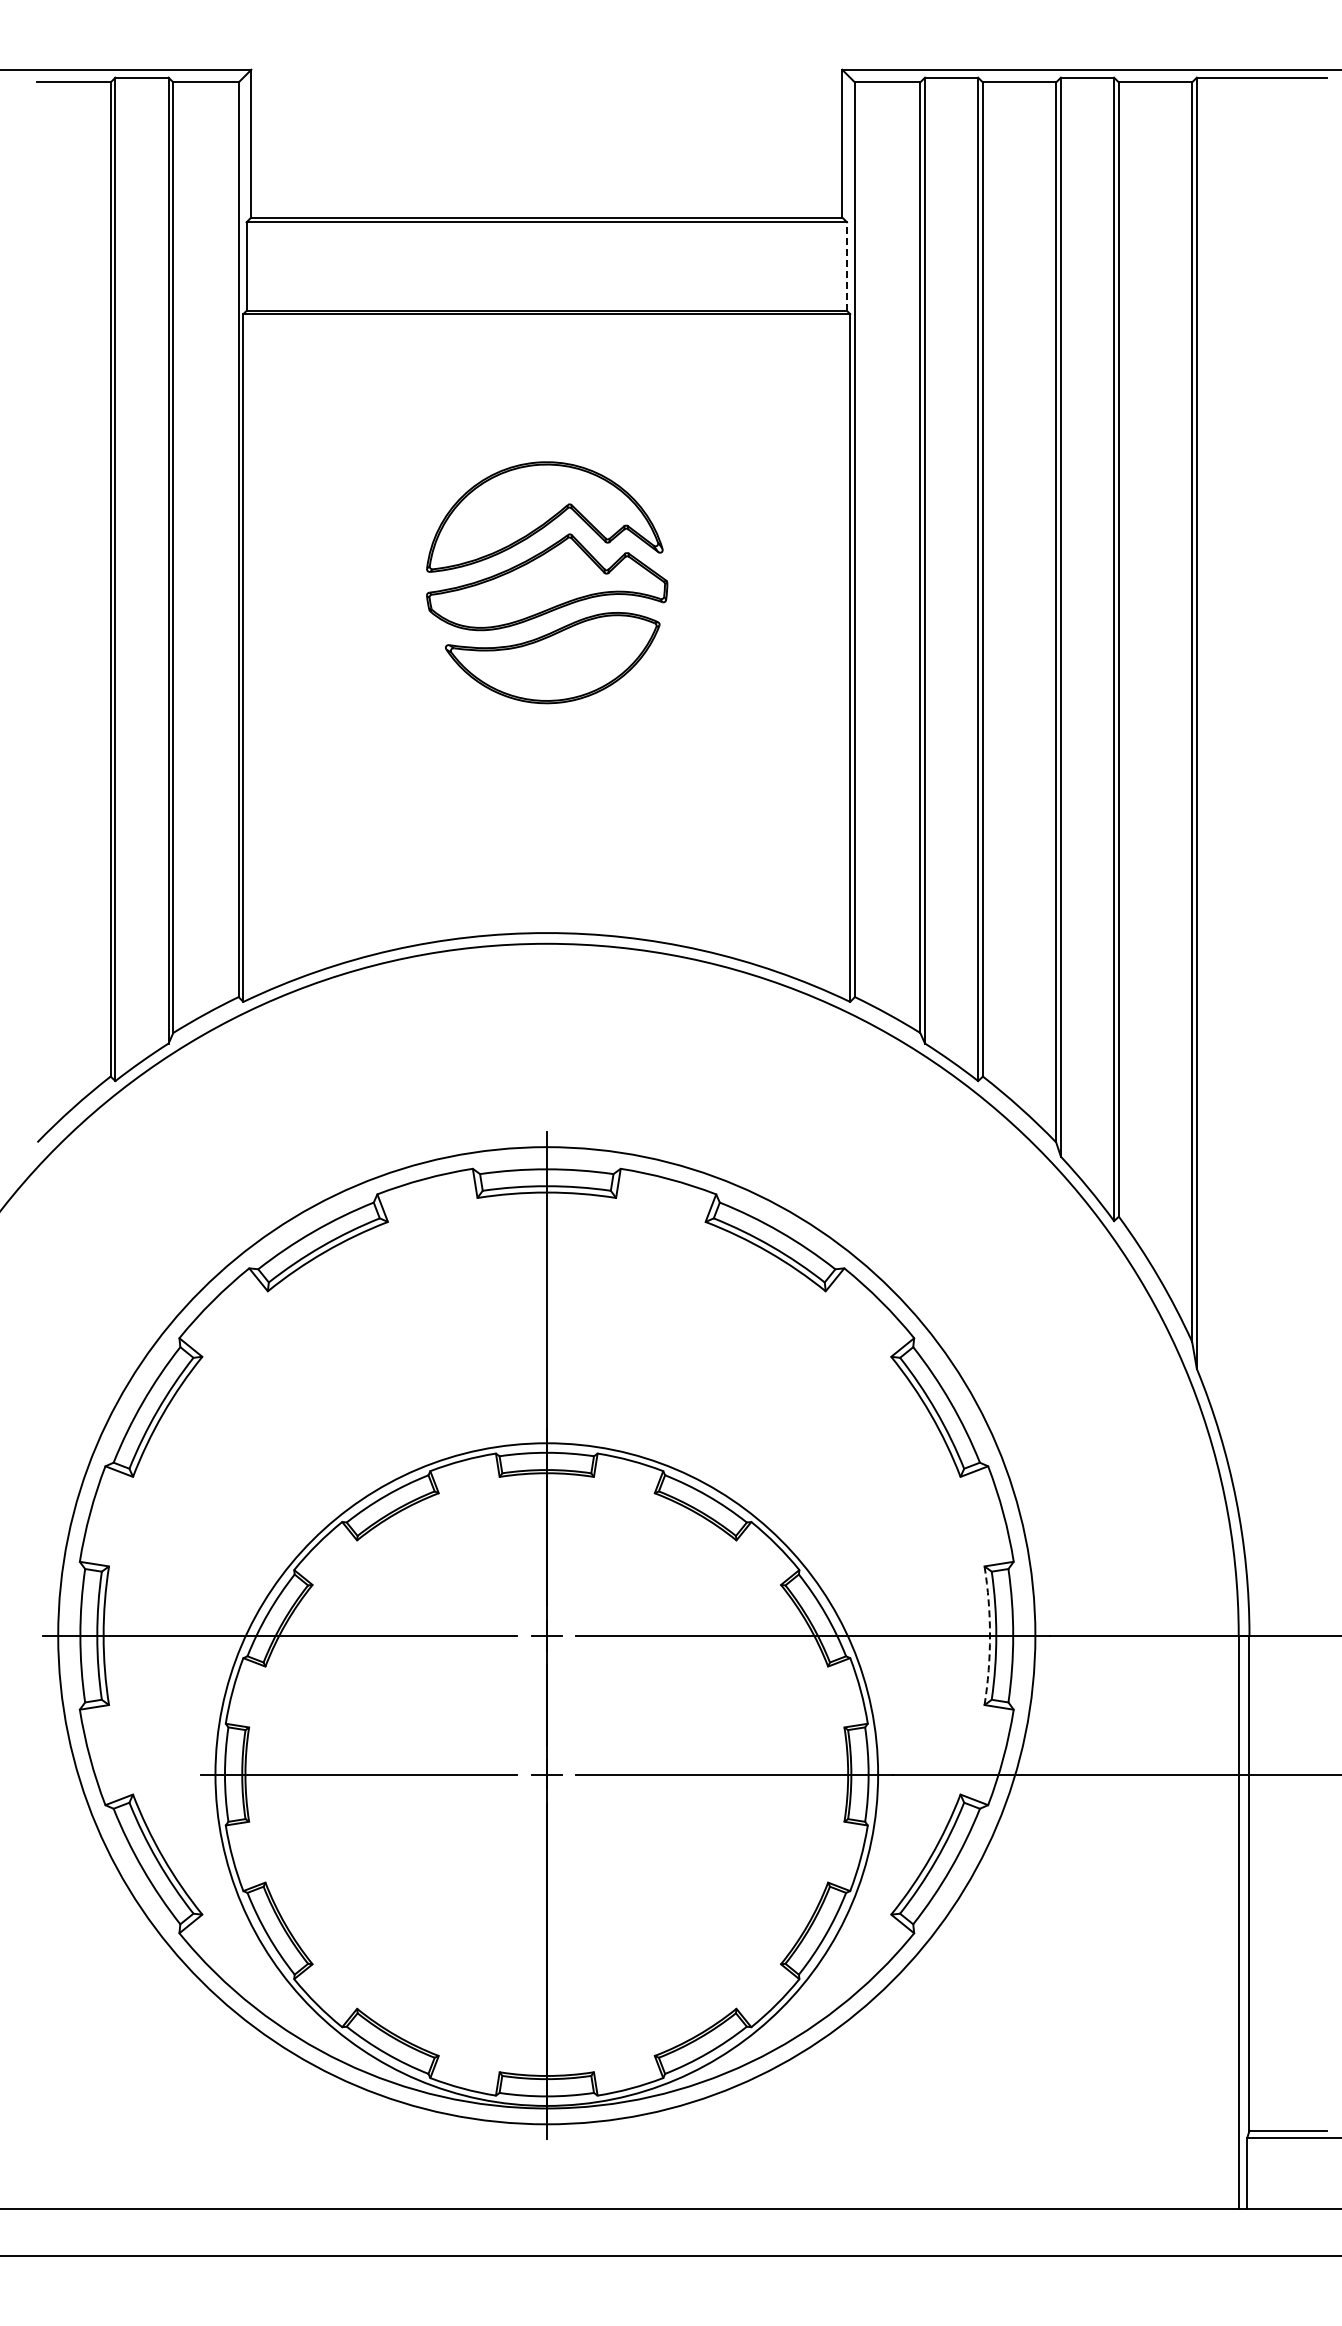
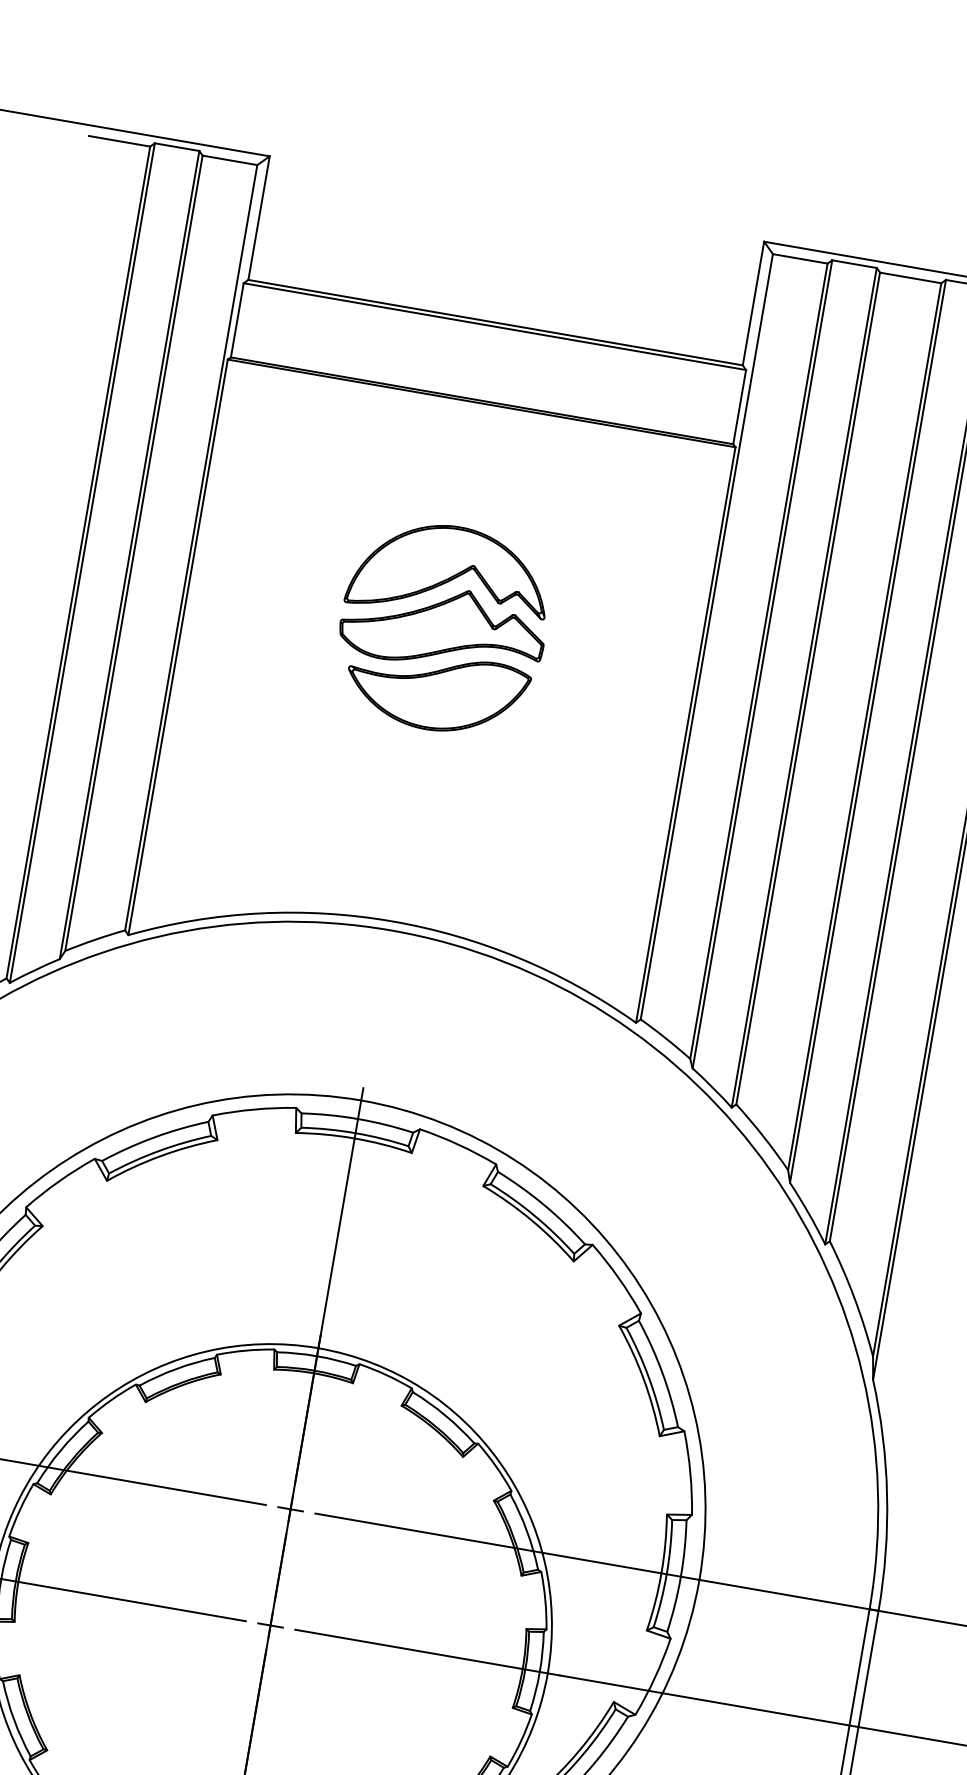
line: (847, 266) -> (740, 407), dashed -> solid
arc: (990, 1635) -> (661, 1573), dashed -> solid

